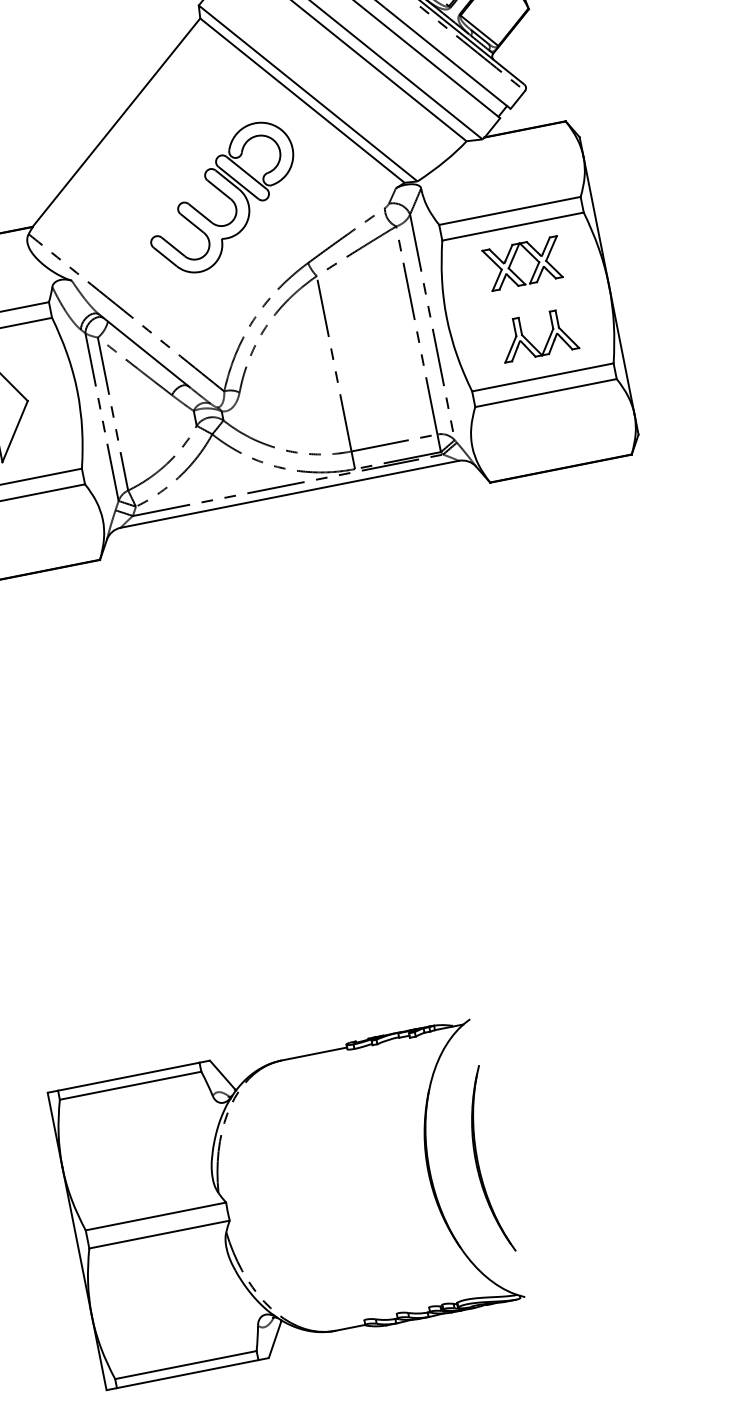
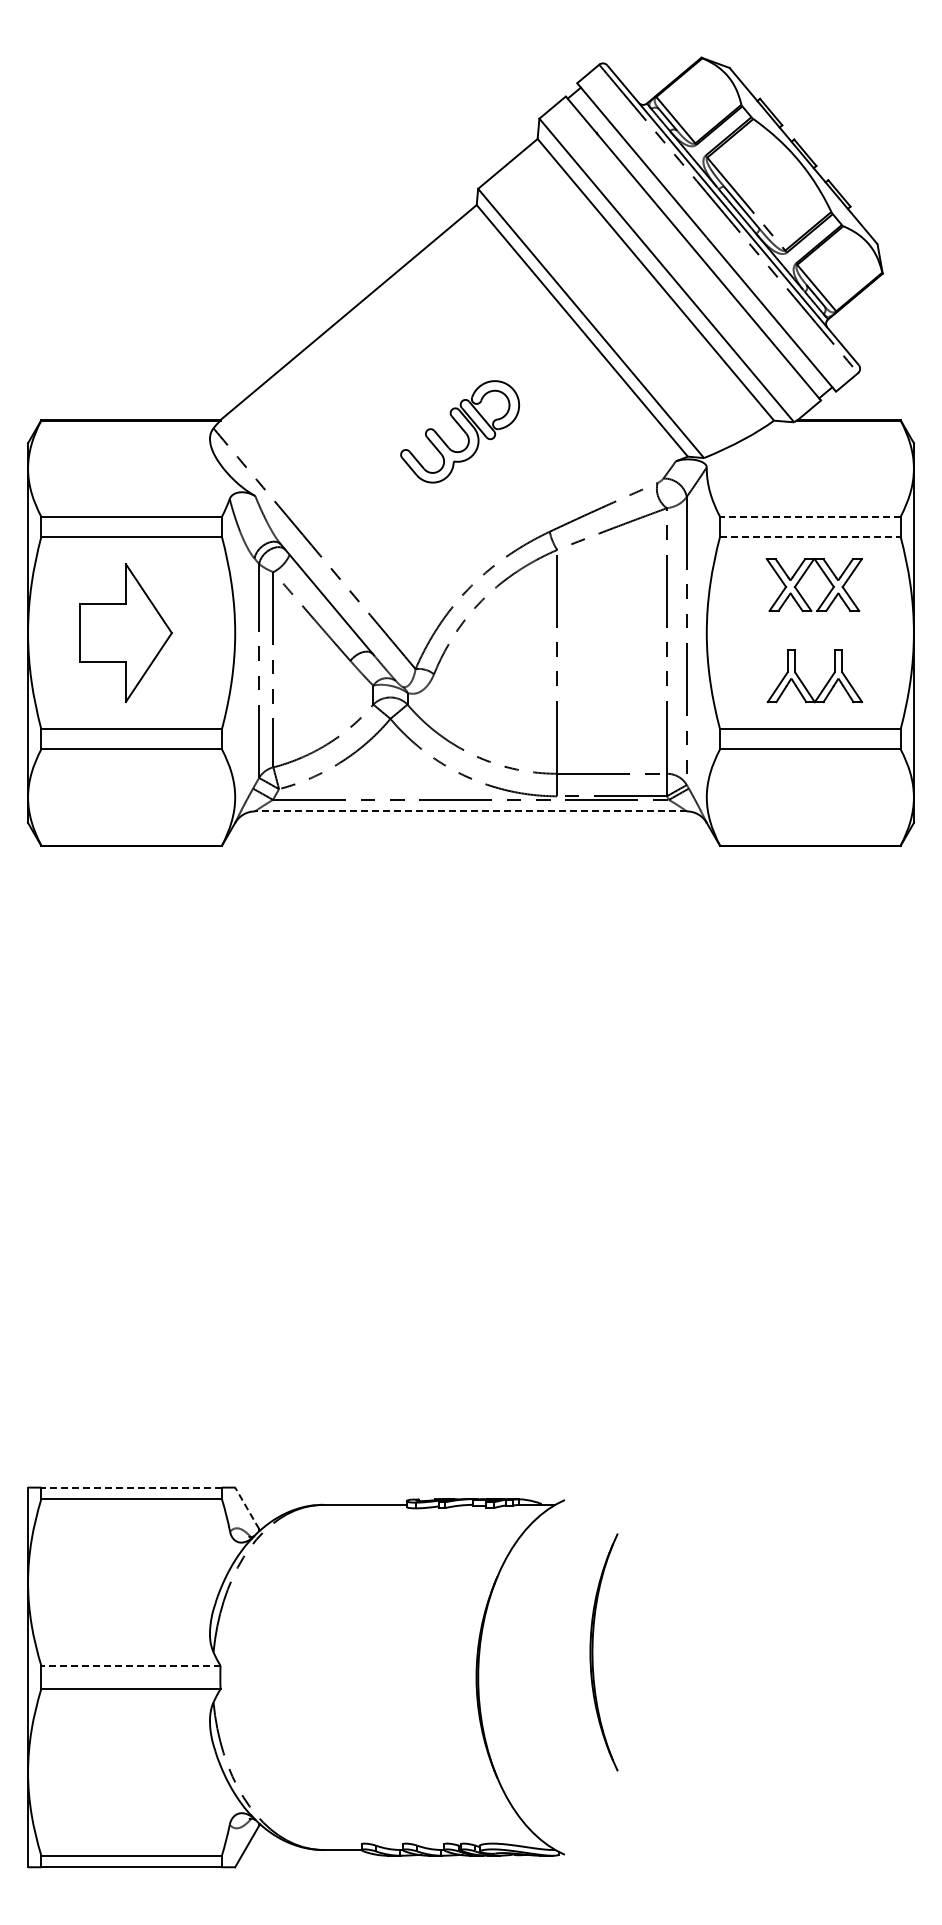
part: (221, 198) -> (459, 431), size x0.6
line: (509, 210) -> (809, 516), solid -> dashed
line: (513, 226) -> (810, 536), solid -> dashed
line: (290, 494) -> (471, 811), solid -> dashed
line: (222, 1075) -> (247, 1508), solid -> dashed
line: (128, 1076) -> (131, 1487), solid -> dashed
part: (478, 1162) -> (593, 1652), moved
line: (155, 1216) -> (130, 1665), solid -> dashed

